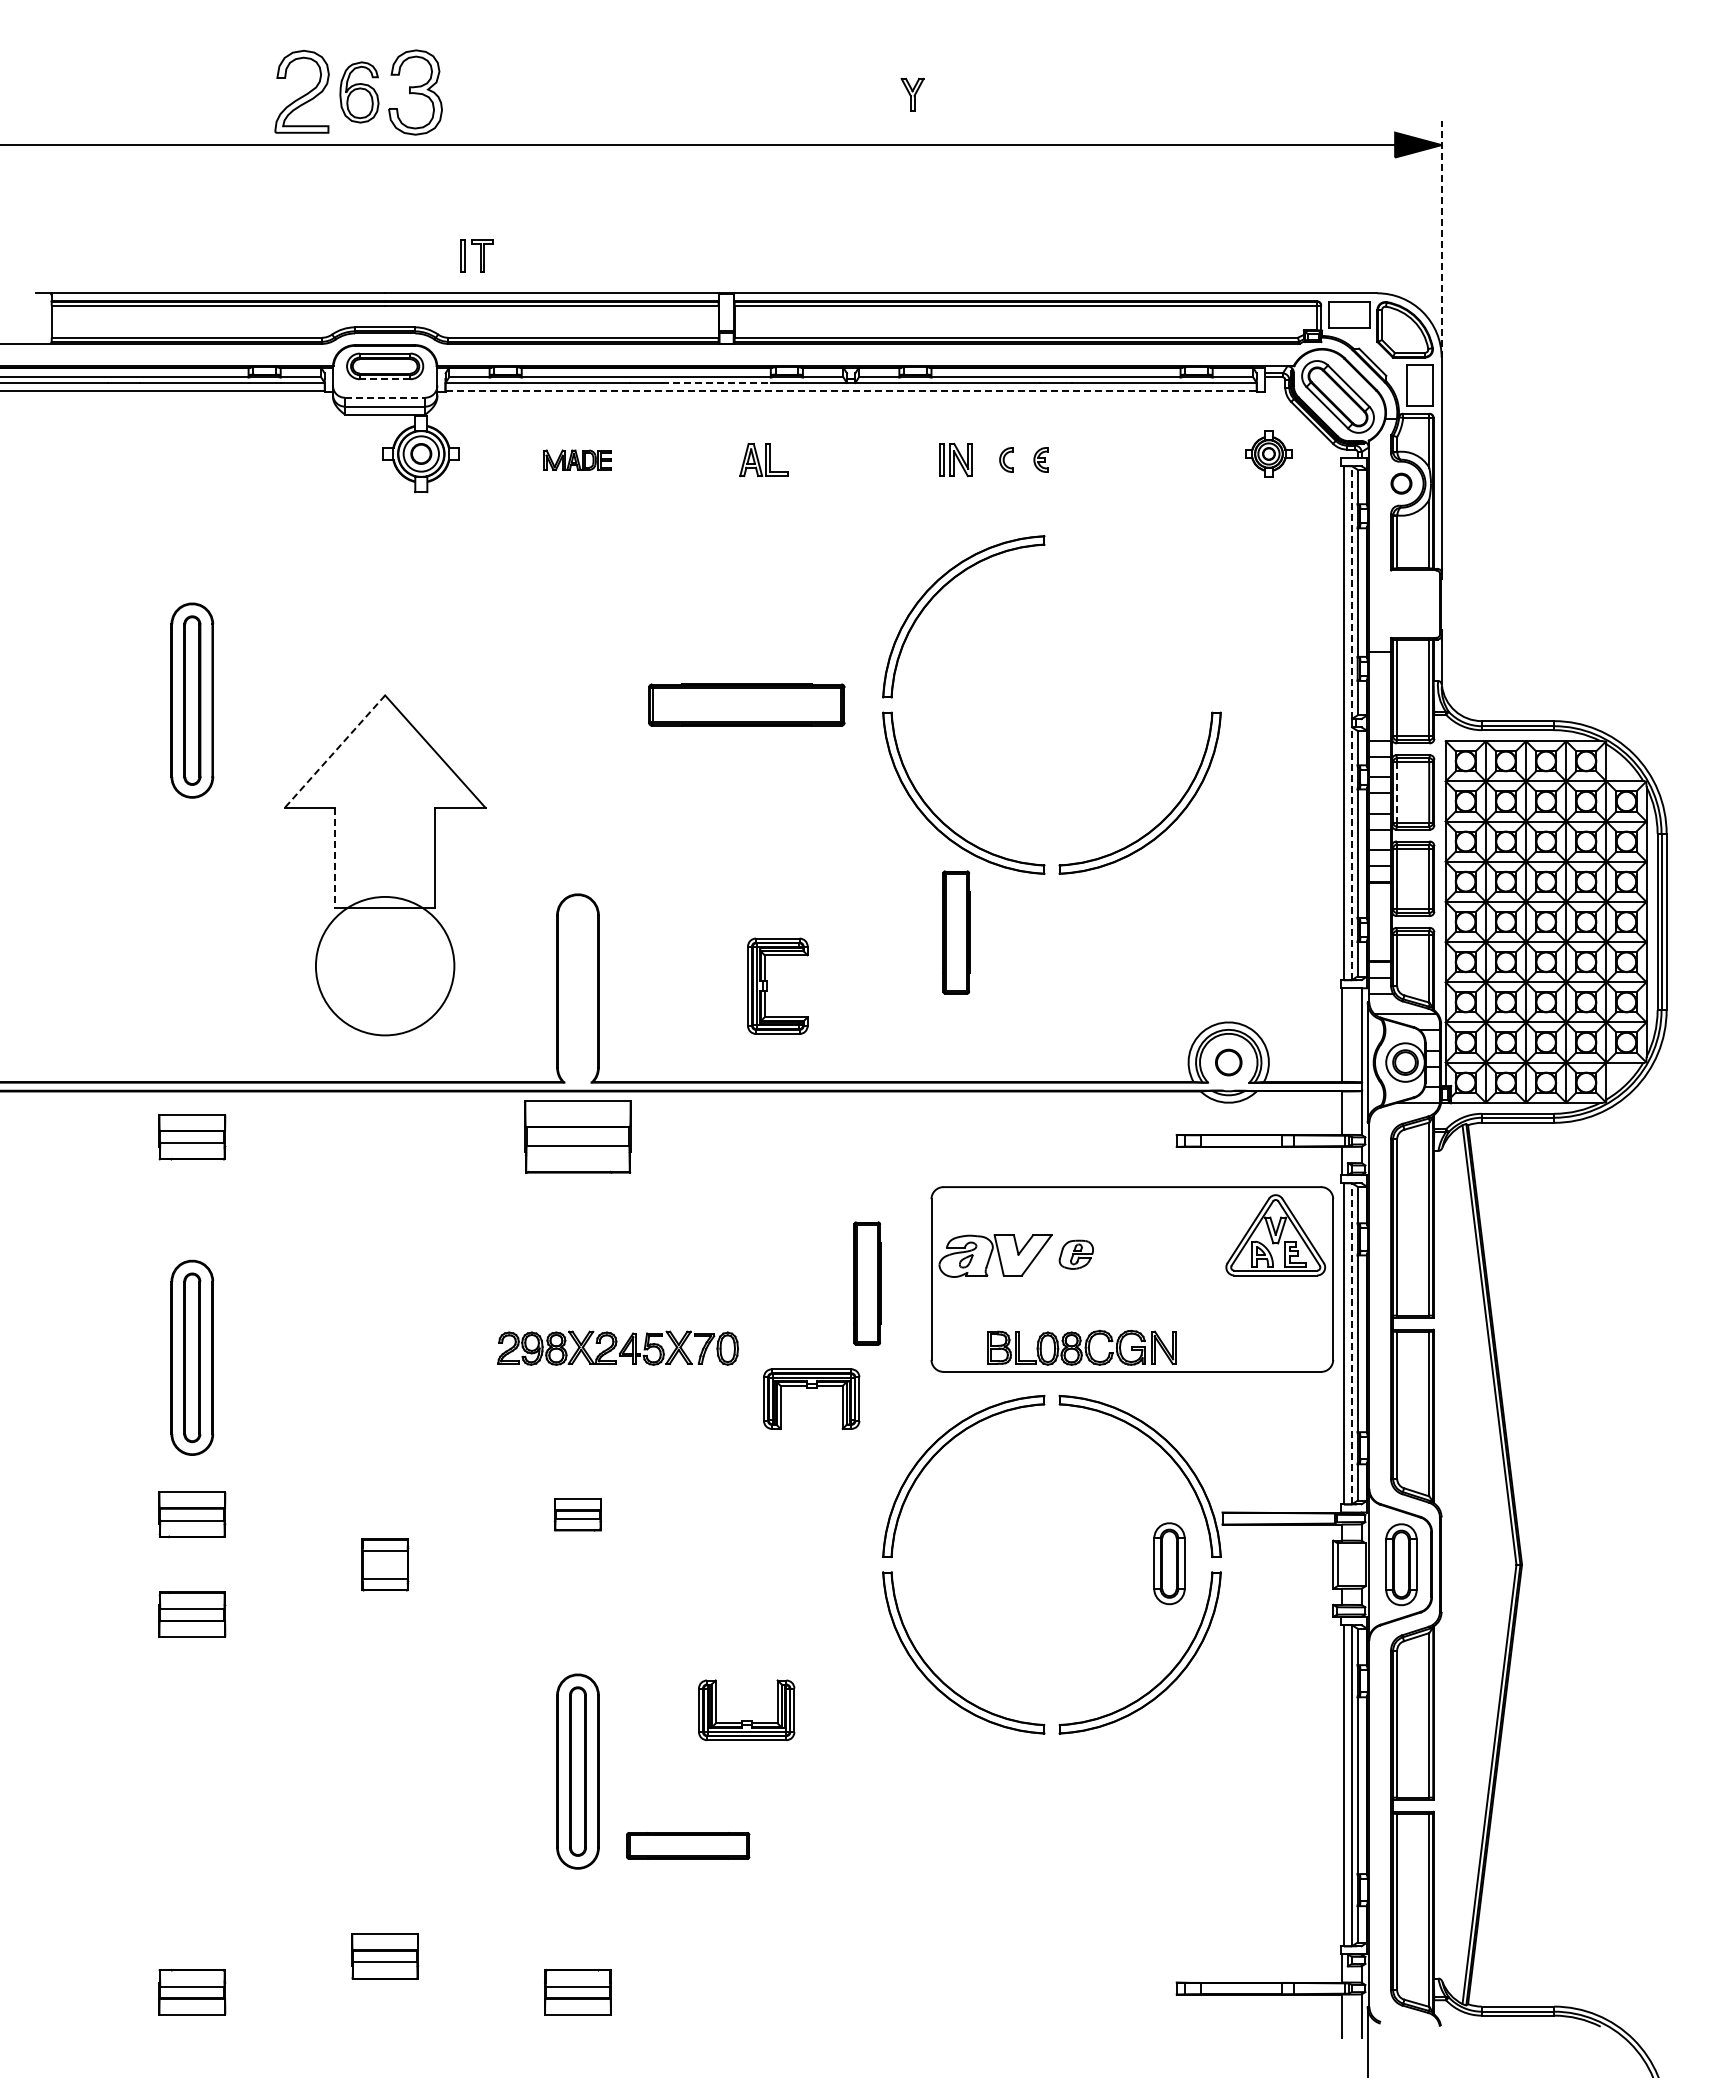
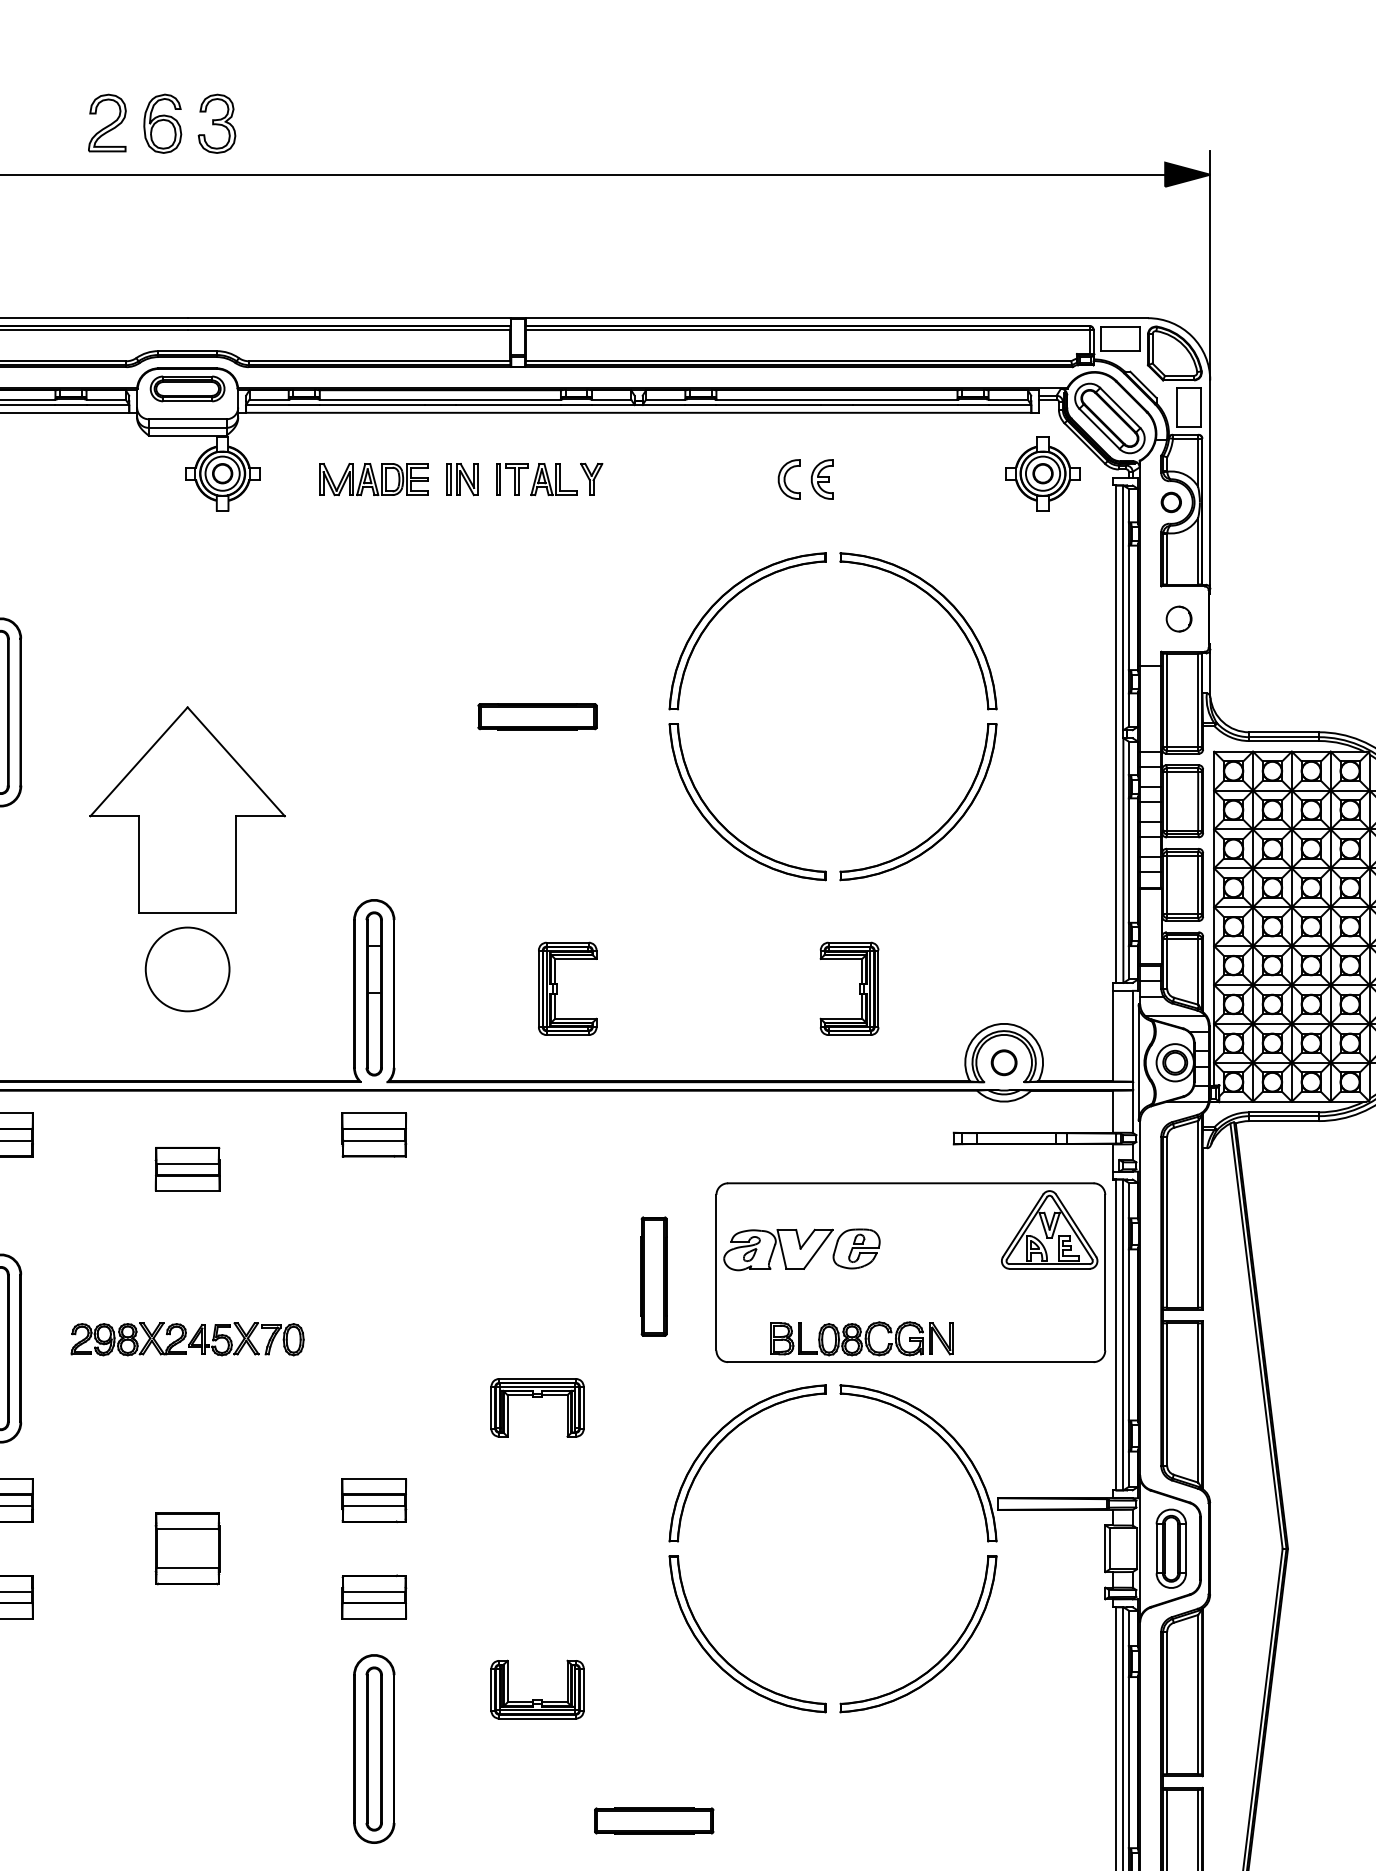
part: (302, 91) -> (107, 122), size x0.71
part: (415, 92) -> (217, 123), size x0.71
part: (912, 94) -> (591, 479), moved
line: (1441, 238) -> (1210, 265), dashed -> solid
part: (476, 255) -> (511, 479), moved
line: (384, 379) -> (187, 401), dashed -> solid
line: (717, 383) -> (509, 405), dashed -> solid
line: (851, 391) -> (639, 413), dashed -> solid
line: (385, 397) -> (187, 419), dashed -> solid
part: (1268, 453) -> (1042, 473), size x1.67
part: (955, 459) -> (461, 479), moved
part: (1006, 459) -> (789, 479), size x1.67
part: (1040, 459) -> (821, 479), size x1.67
part: (577, 460) -> (373, 480), size x1.67
part: (1163, 591) -> (940, 606), added
line: (1351, 592) -> (1122, 607), dashed -> solid
part: (1409, 603) -> (1179, 618), added
part: (746, 704) -> (537, 716), size x0.62
line: (334, 752) -> (138, 762), dashed -> solid
line: (1397, 792) -> (1167, 801), dashed -> solid
line: (1351, 853) -> (1122, 860), dashed -> solid
line: (334, 858) -> (138, 865), dashed -> solid
part: (956, 932) -> (740, 936), removed
circle: (384, 965) -> (187, 968), size x0.62
part: (1079, 985) -> (859, 988), added
part: (577, 991) -> (373, 993), added
part: (577, 1137) -> (373, 1135), size x0.62
part: (385, 1172) -> (187, 1169), added
part: (1076, 1254) -> (856, 1248), size x1.43
line: (1351, 1343) -> (1122, 1334), dashed -> solid
part: (617, 1347) -> (187, 1338), moved
part: (811, 1388) -> (537, 1397), moved
part: (577, 1514) -> (373, 1500), size x1.43
part: (1169, 1563) -> (946, 1547), removed
part: (385, 1564) -> (187, 1548), size x1.43
part: (577, 1614) -> (373, 1596), added
part: (688, 1845) -> (654, 1820), moved

